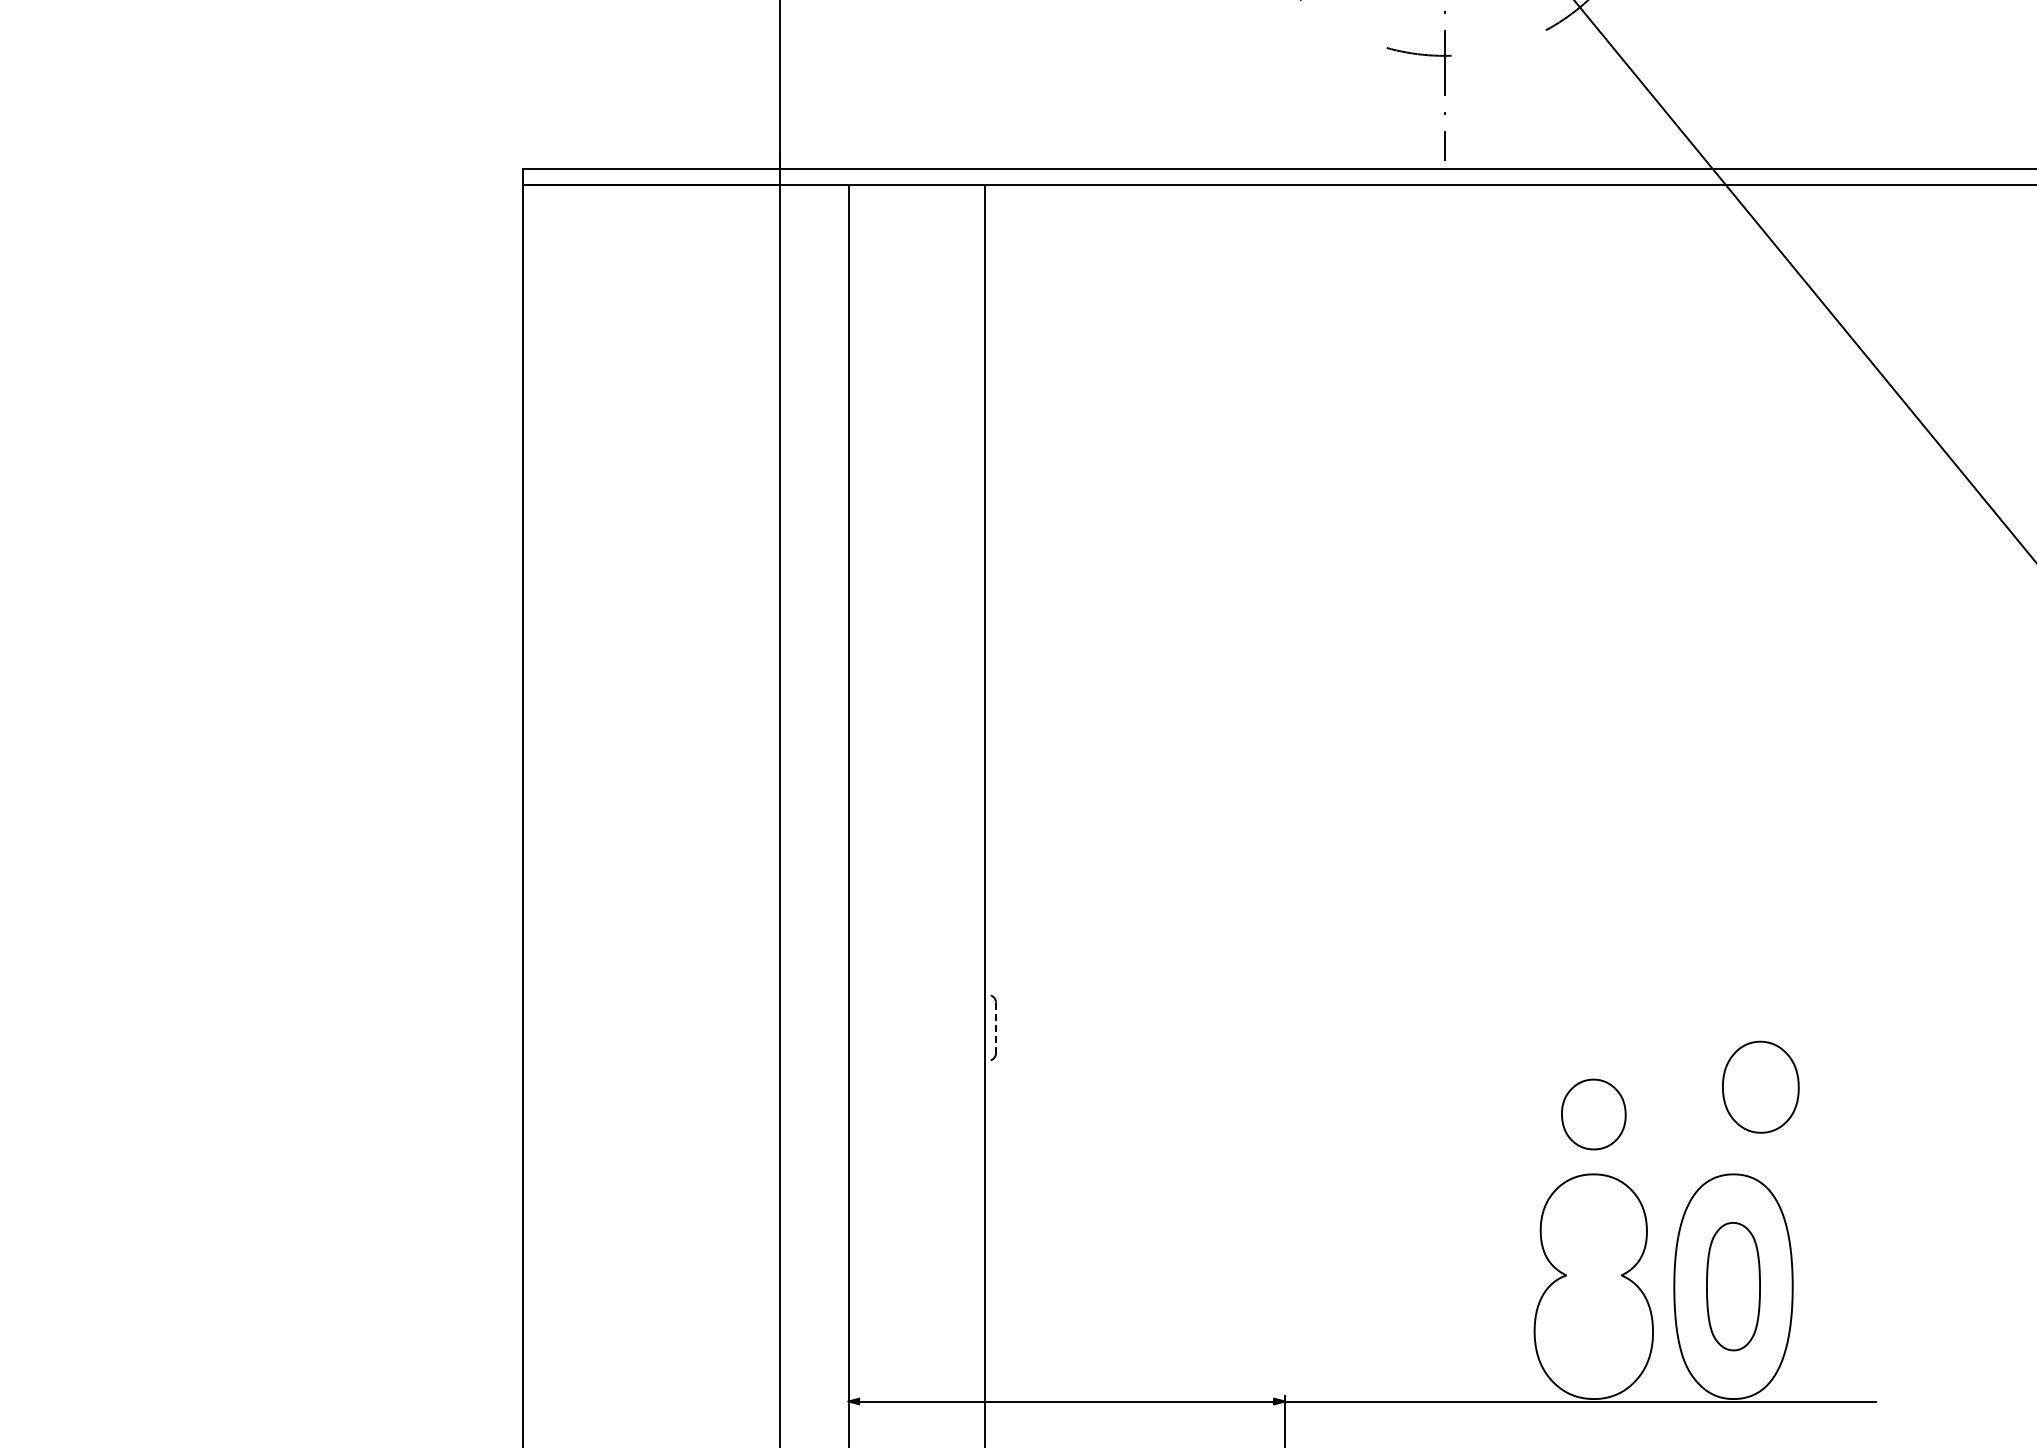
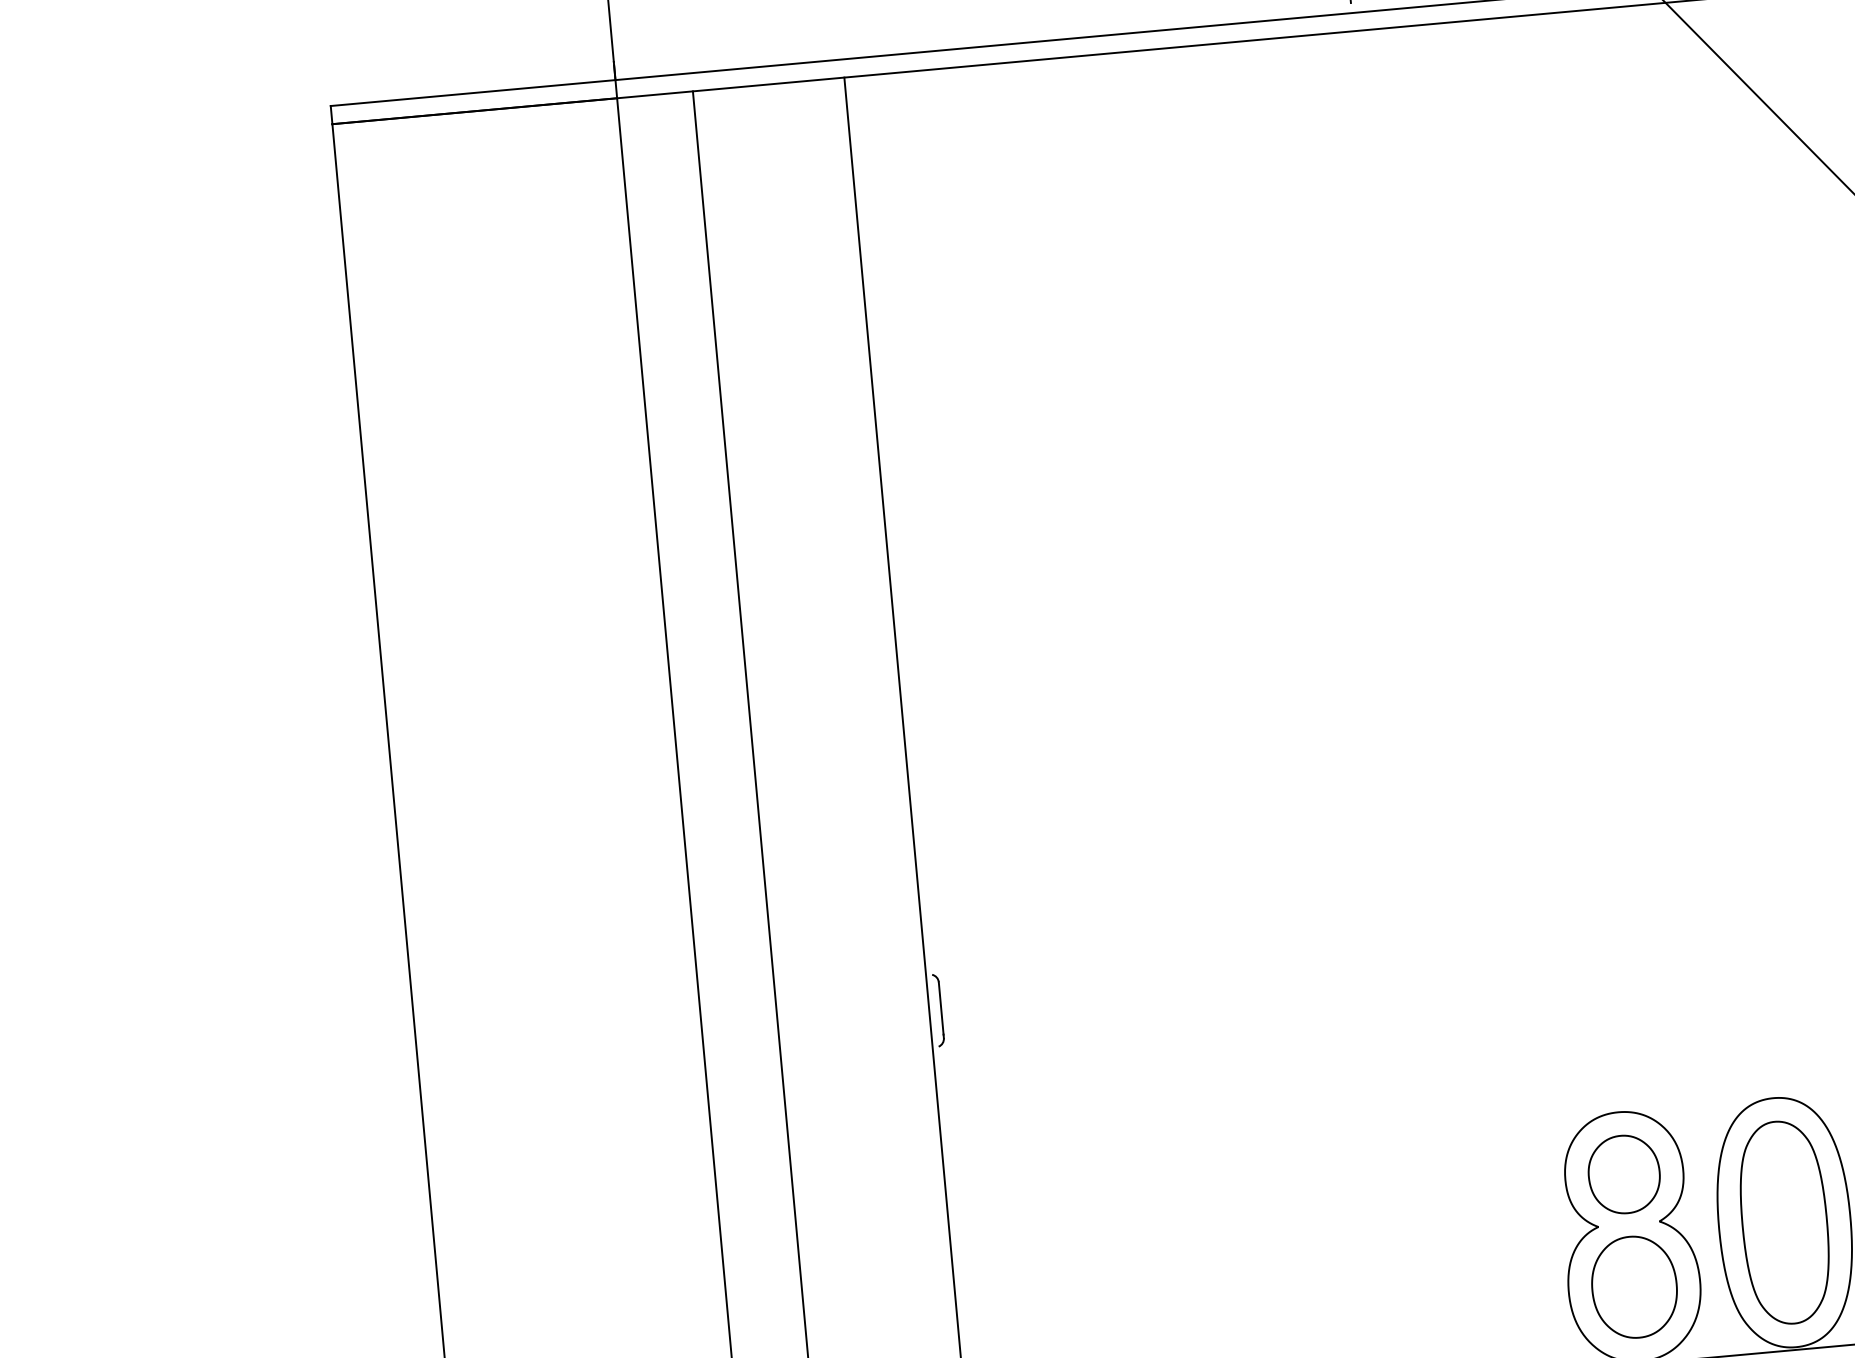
line: (996, 1026) -> (941, 1008), dashed -> solid
part: (1760, 1086) -> (1634, 1286), moved
part: (1593, 1114) -> (1623, 1174), moved
part: (1733, 1286) -> (1784, 1222), size x1.43

